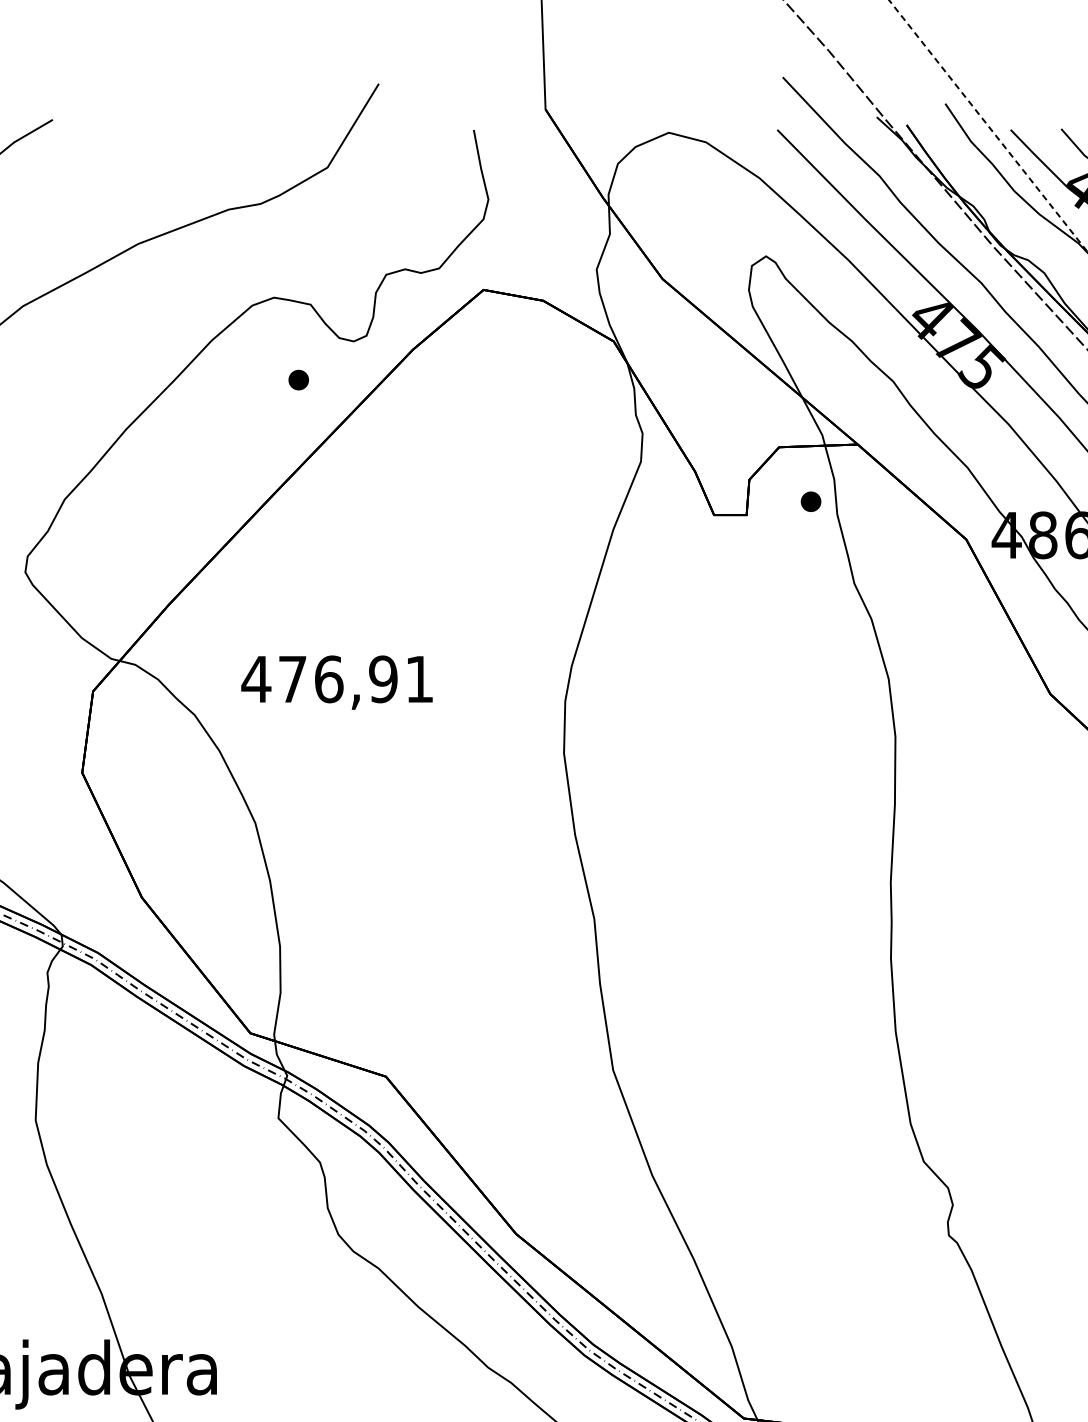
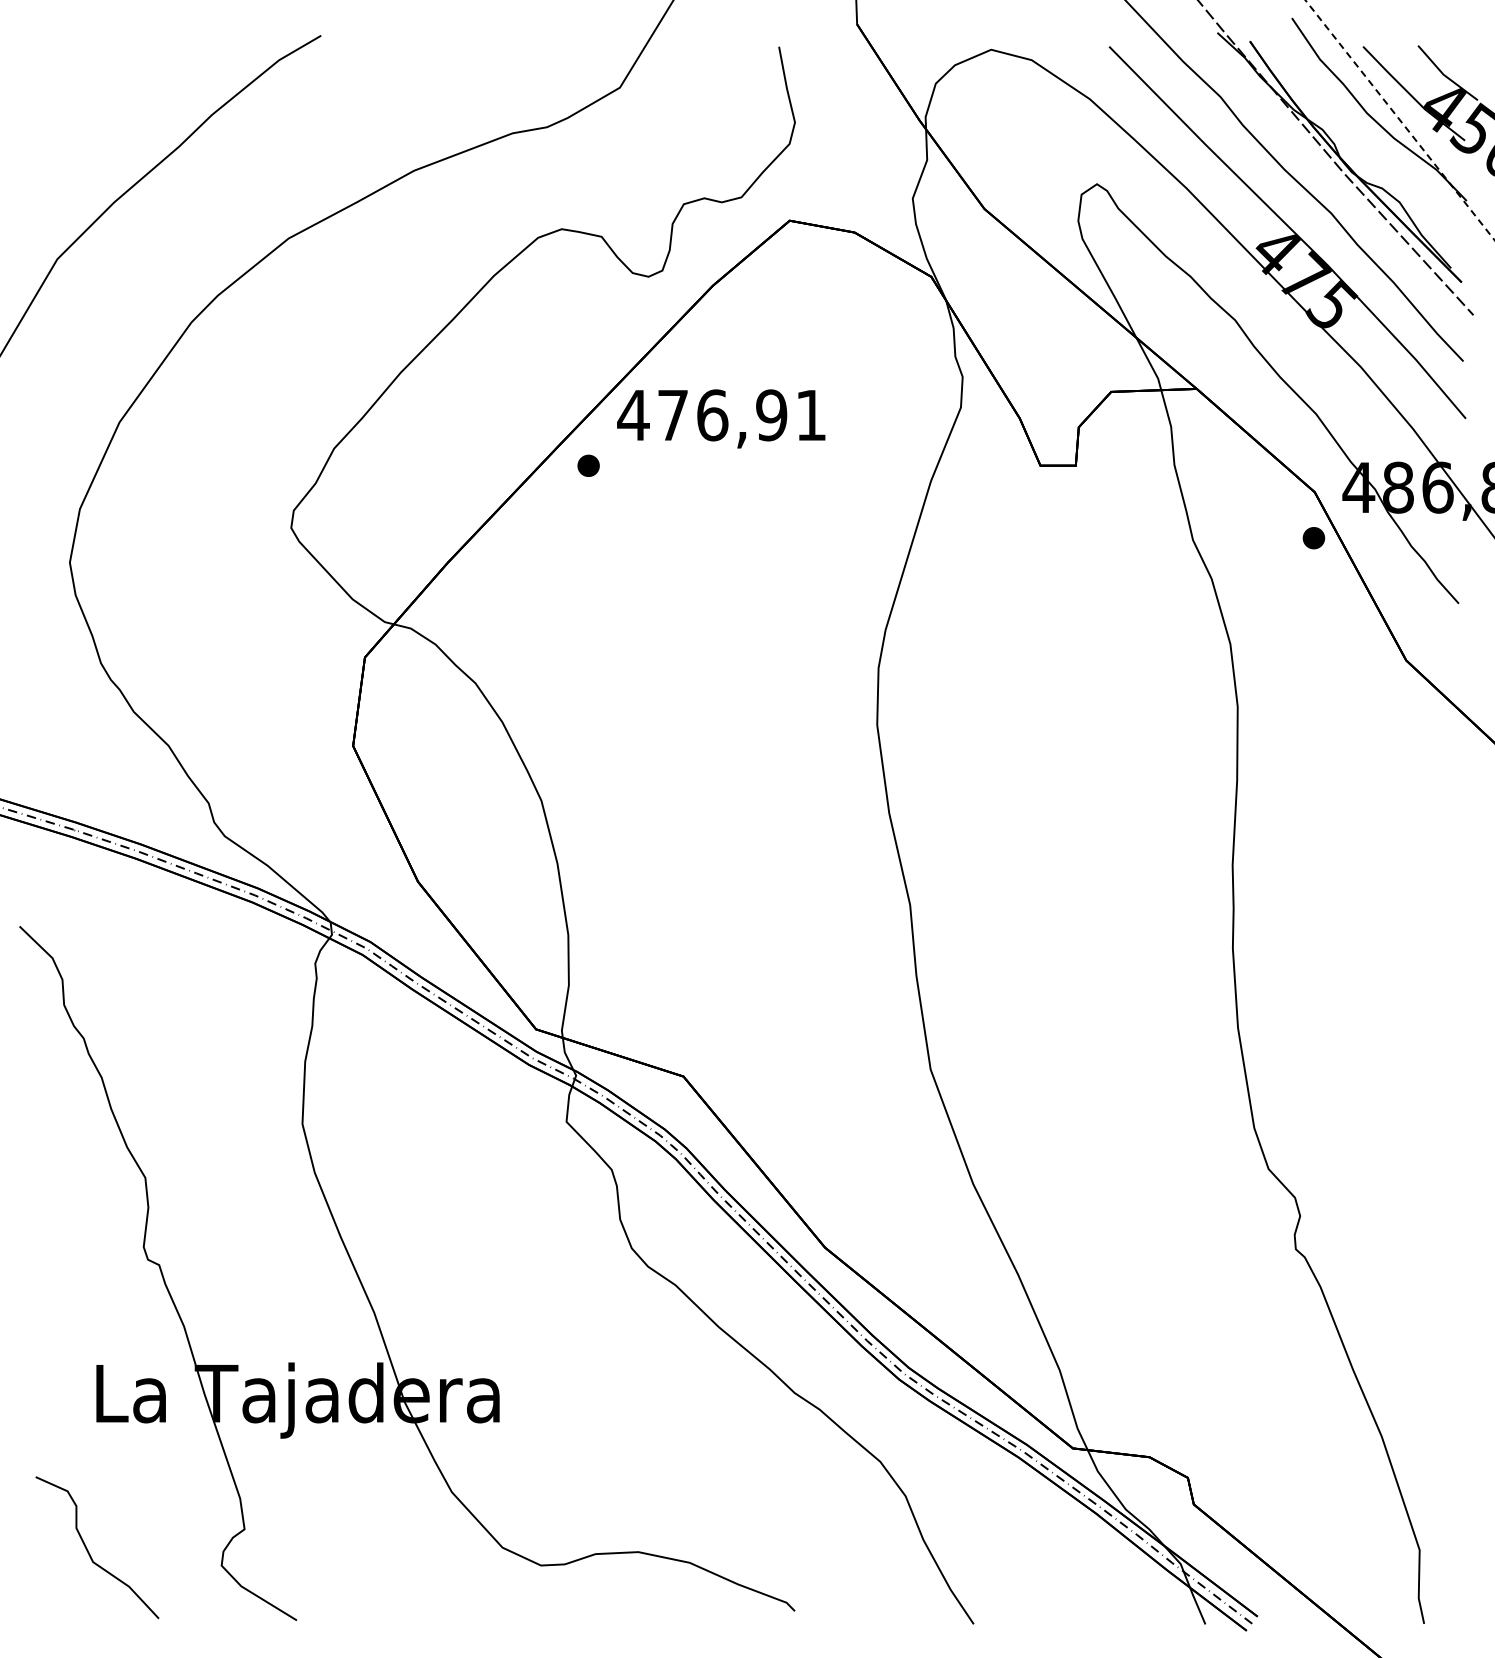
part: (298, 379) -> (588, 465), moved
part: (810, 502) -> (1313, 538), moved
text: (337, 682) -> (721, 418), moved

